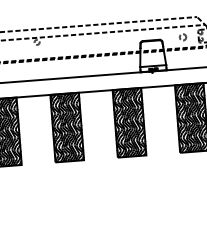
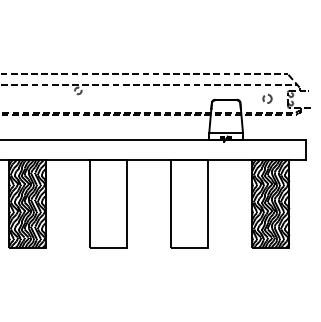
hatch: (129, 122) -> (189, 203), removed
hatch: (67, 127) -> (108, 203), removed

